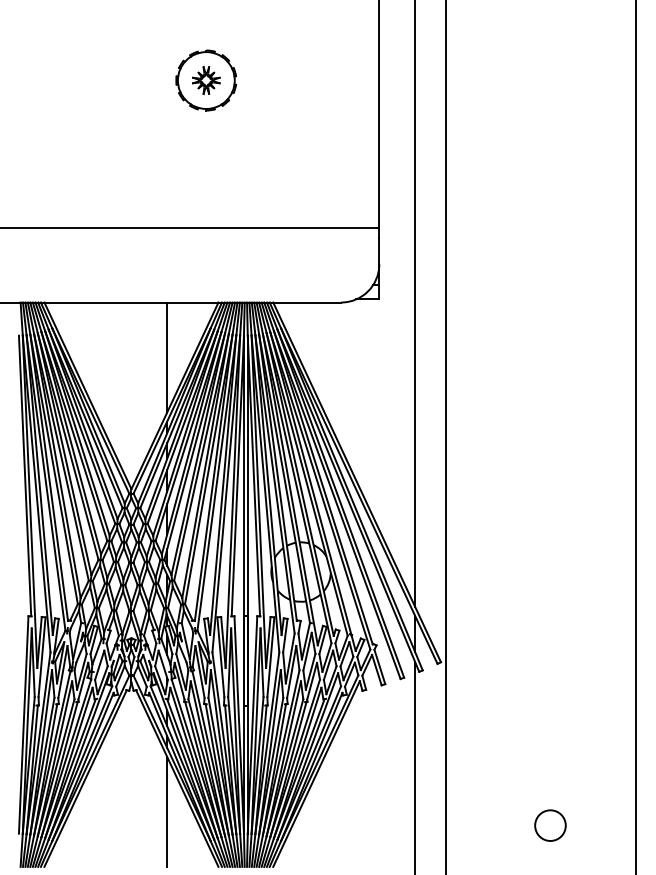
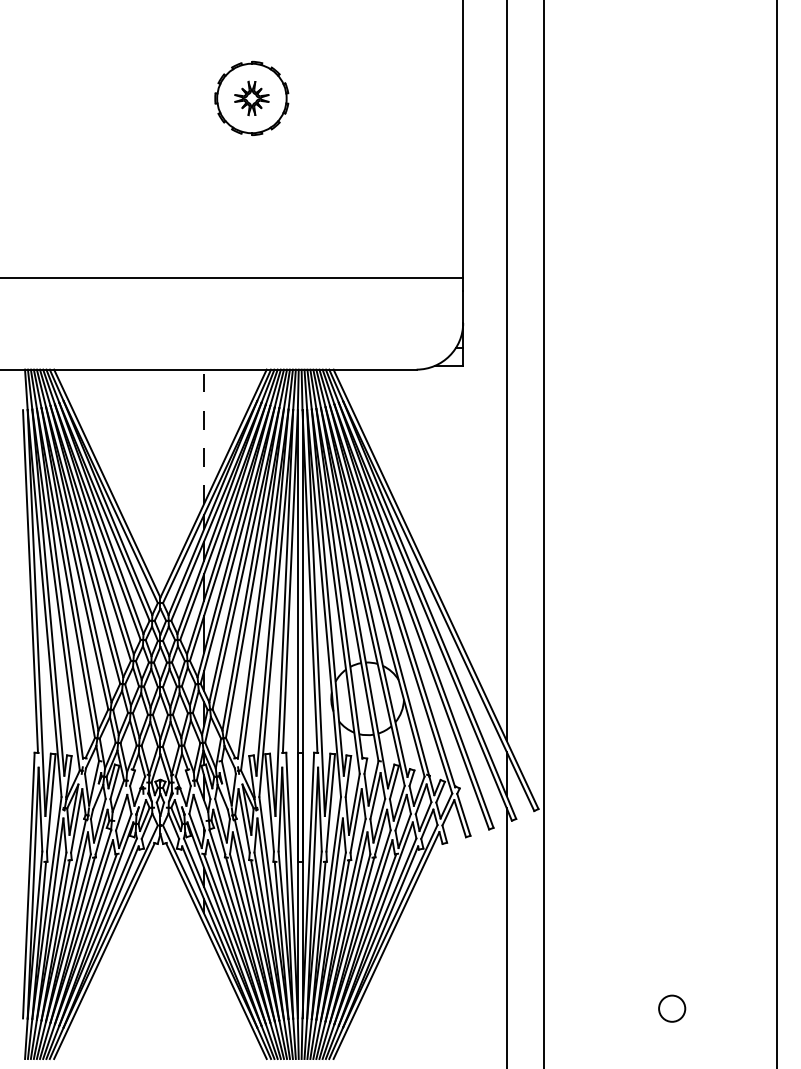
line: (167, 357) -> (204, 436), solid -> dashed
line: (167, 811) -> (204, 991), removed
circle: (549, 825) -> (671, 1008), size x0.7

